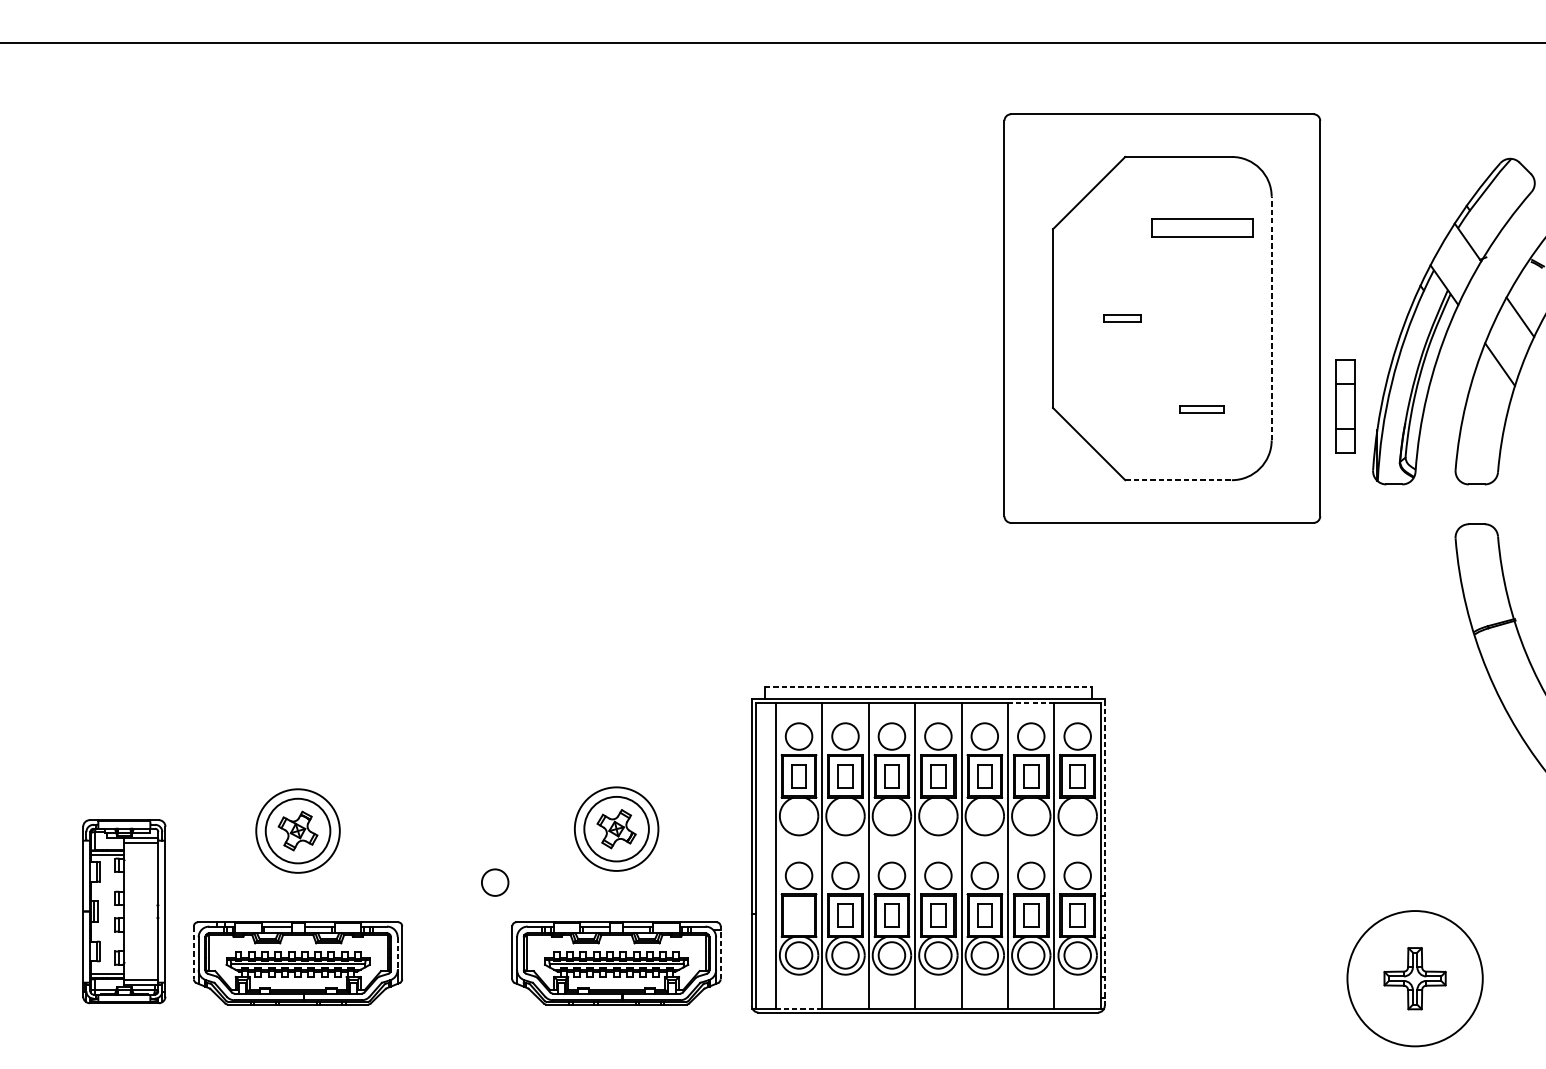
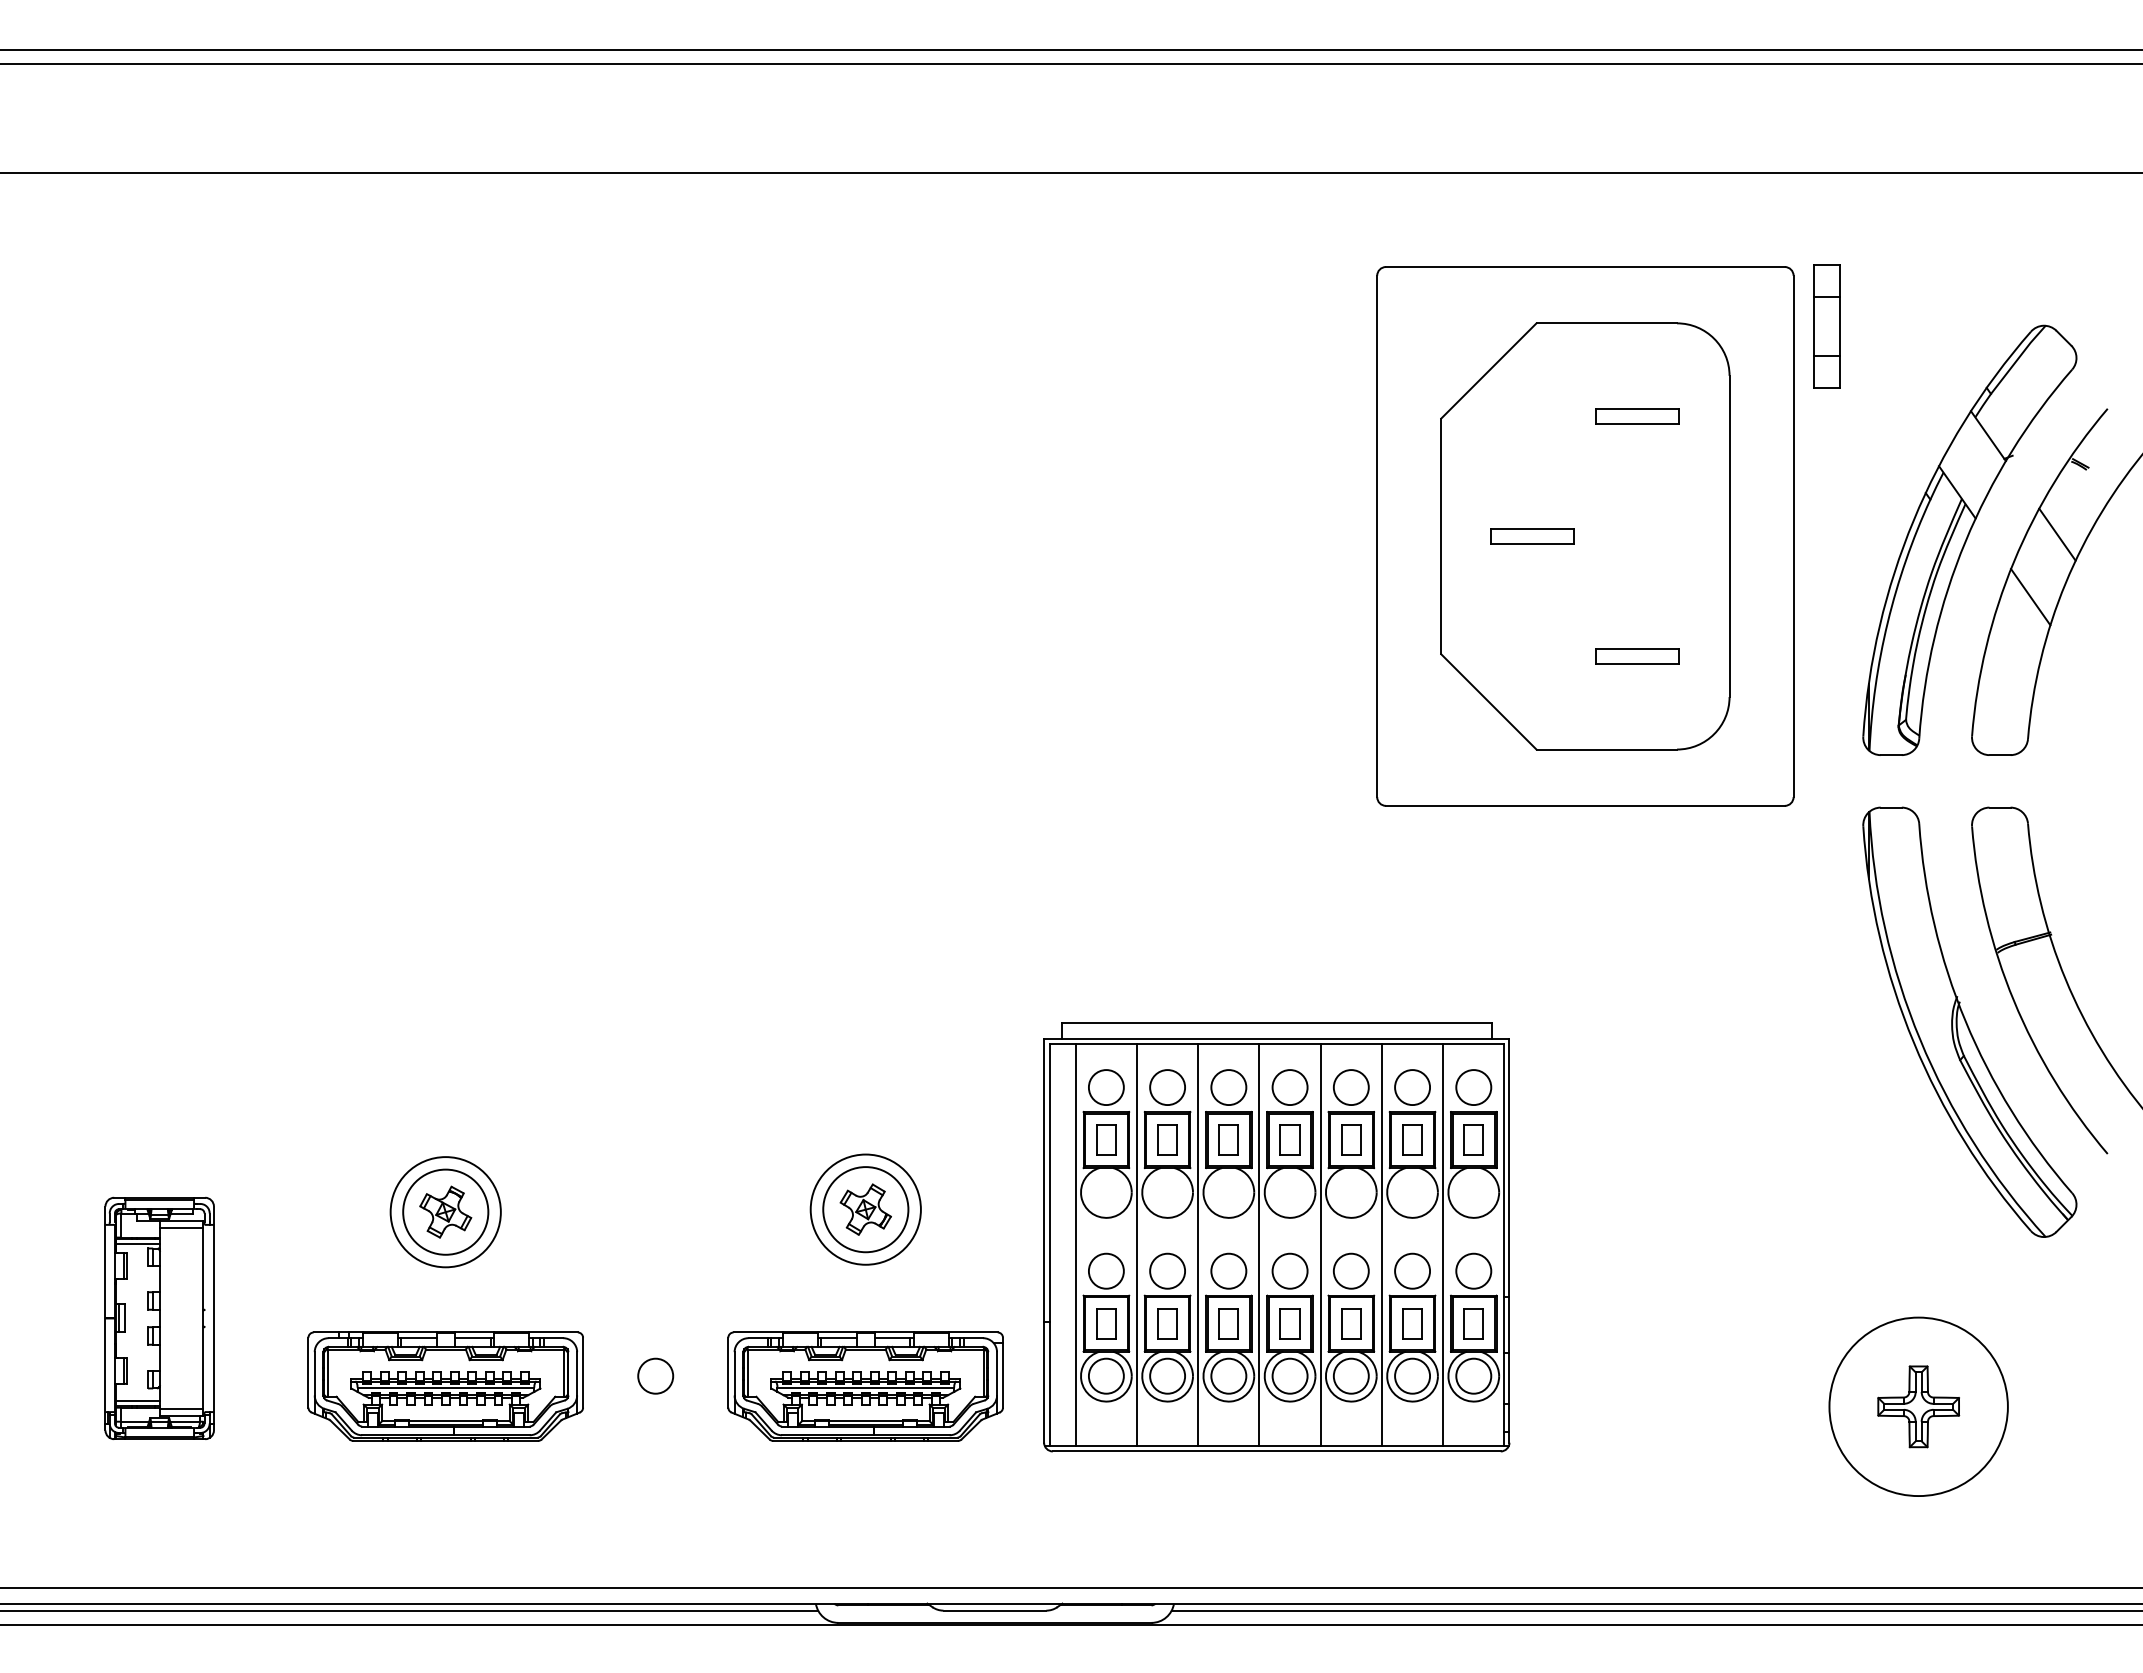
part: (1201, 227) -> (1637, 416), size x0.62
part: (1122, 318) -> (1532, 536), size x1.67
line: (1271, 318) -> (1729, 536), dashed -> solid
part: (1345, 406) -> (1826, 326), moved
part: (1201, 409) -> (1637, 656), size x1.43
line: (1179, 480) -> (1607, 749), dashed -> solid
part: (1453, 686) -> (1969, 1021), added
line: (928, 687) -> (1277, 1022), dashed -> solid
line: (1031, 703) -> (1412, 1043), dashed -> solid
line: (1104, 852) -> (1509, 1240), dashed -> solid
circle: (495, 882) -> (655, 1375), moved
part: (124, 910) -> (159, 1317), moved
part: (799, 915) -> (1106, 1323), added
line: (193, 952) -> (308, 1372), dashed -> solid
line: (720, 952) -> (1002, 1372), dashed -> solid
line: (397, 953) -> (577, 1373), dashed -> solid
line: (799, 1008) -> (1106, 1446), dashed -> solid

